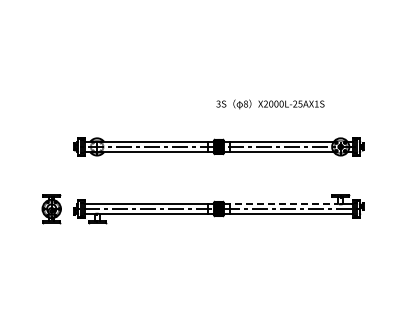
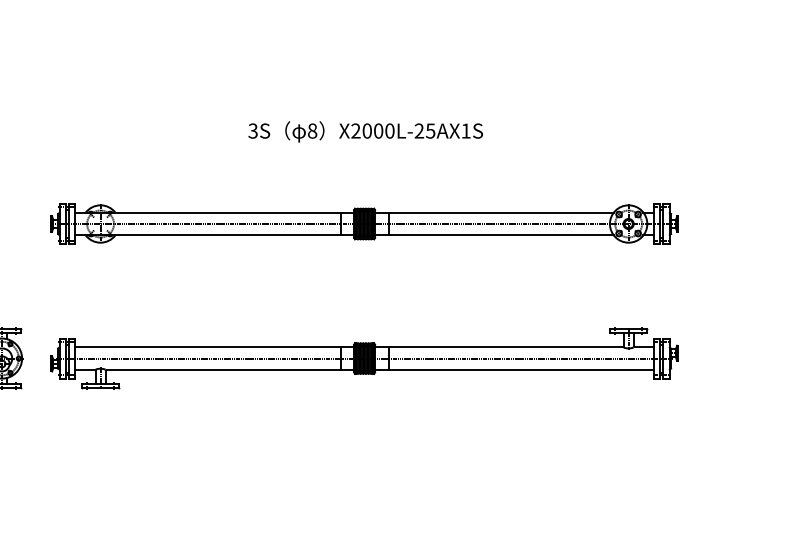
text: (270, 104) -> (365, 131), moved
line: (281, 203) -> (500, 346), dashed -> solid

